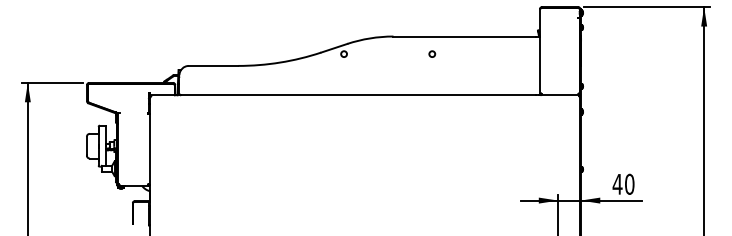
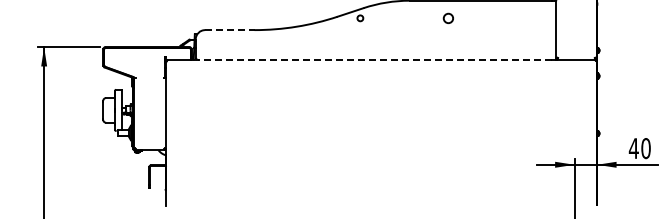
circle: (432, 53) -> (448, 17), size x1.6
line: (213, 65) -> (229, 29), solid -> dashed
line: (358, 95) -> (374, 59), solid -> dashed

